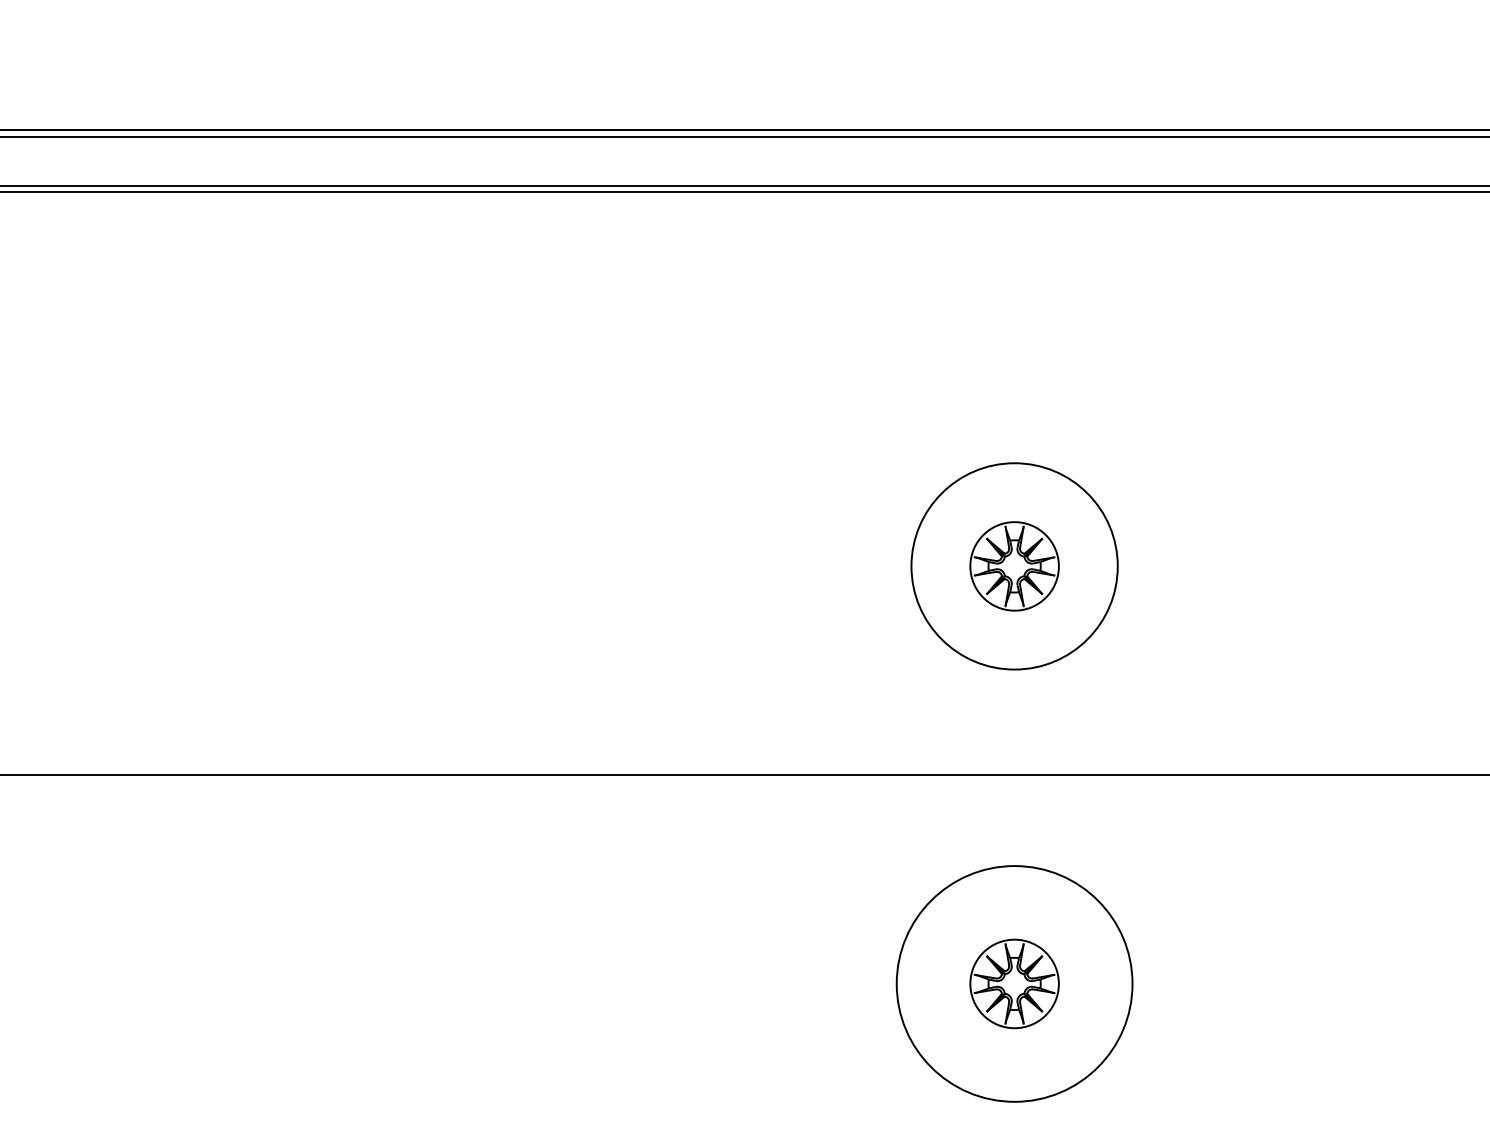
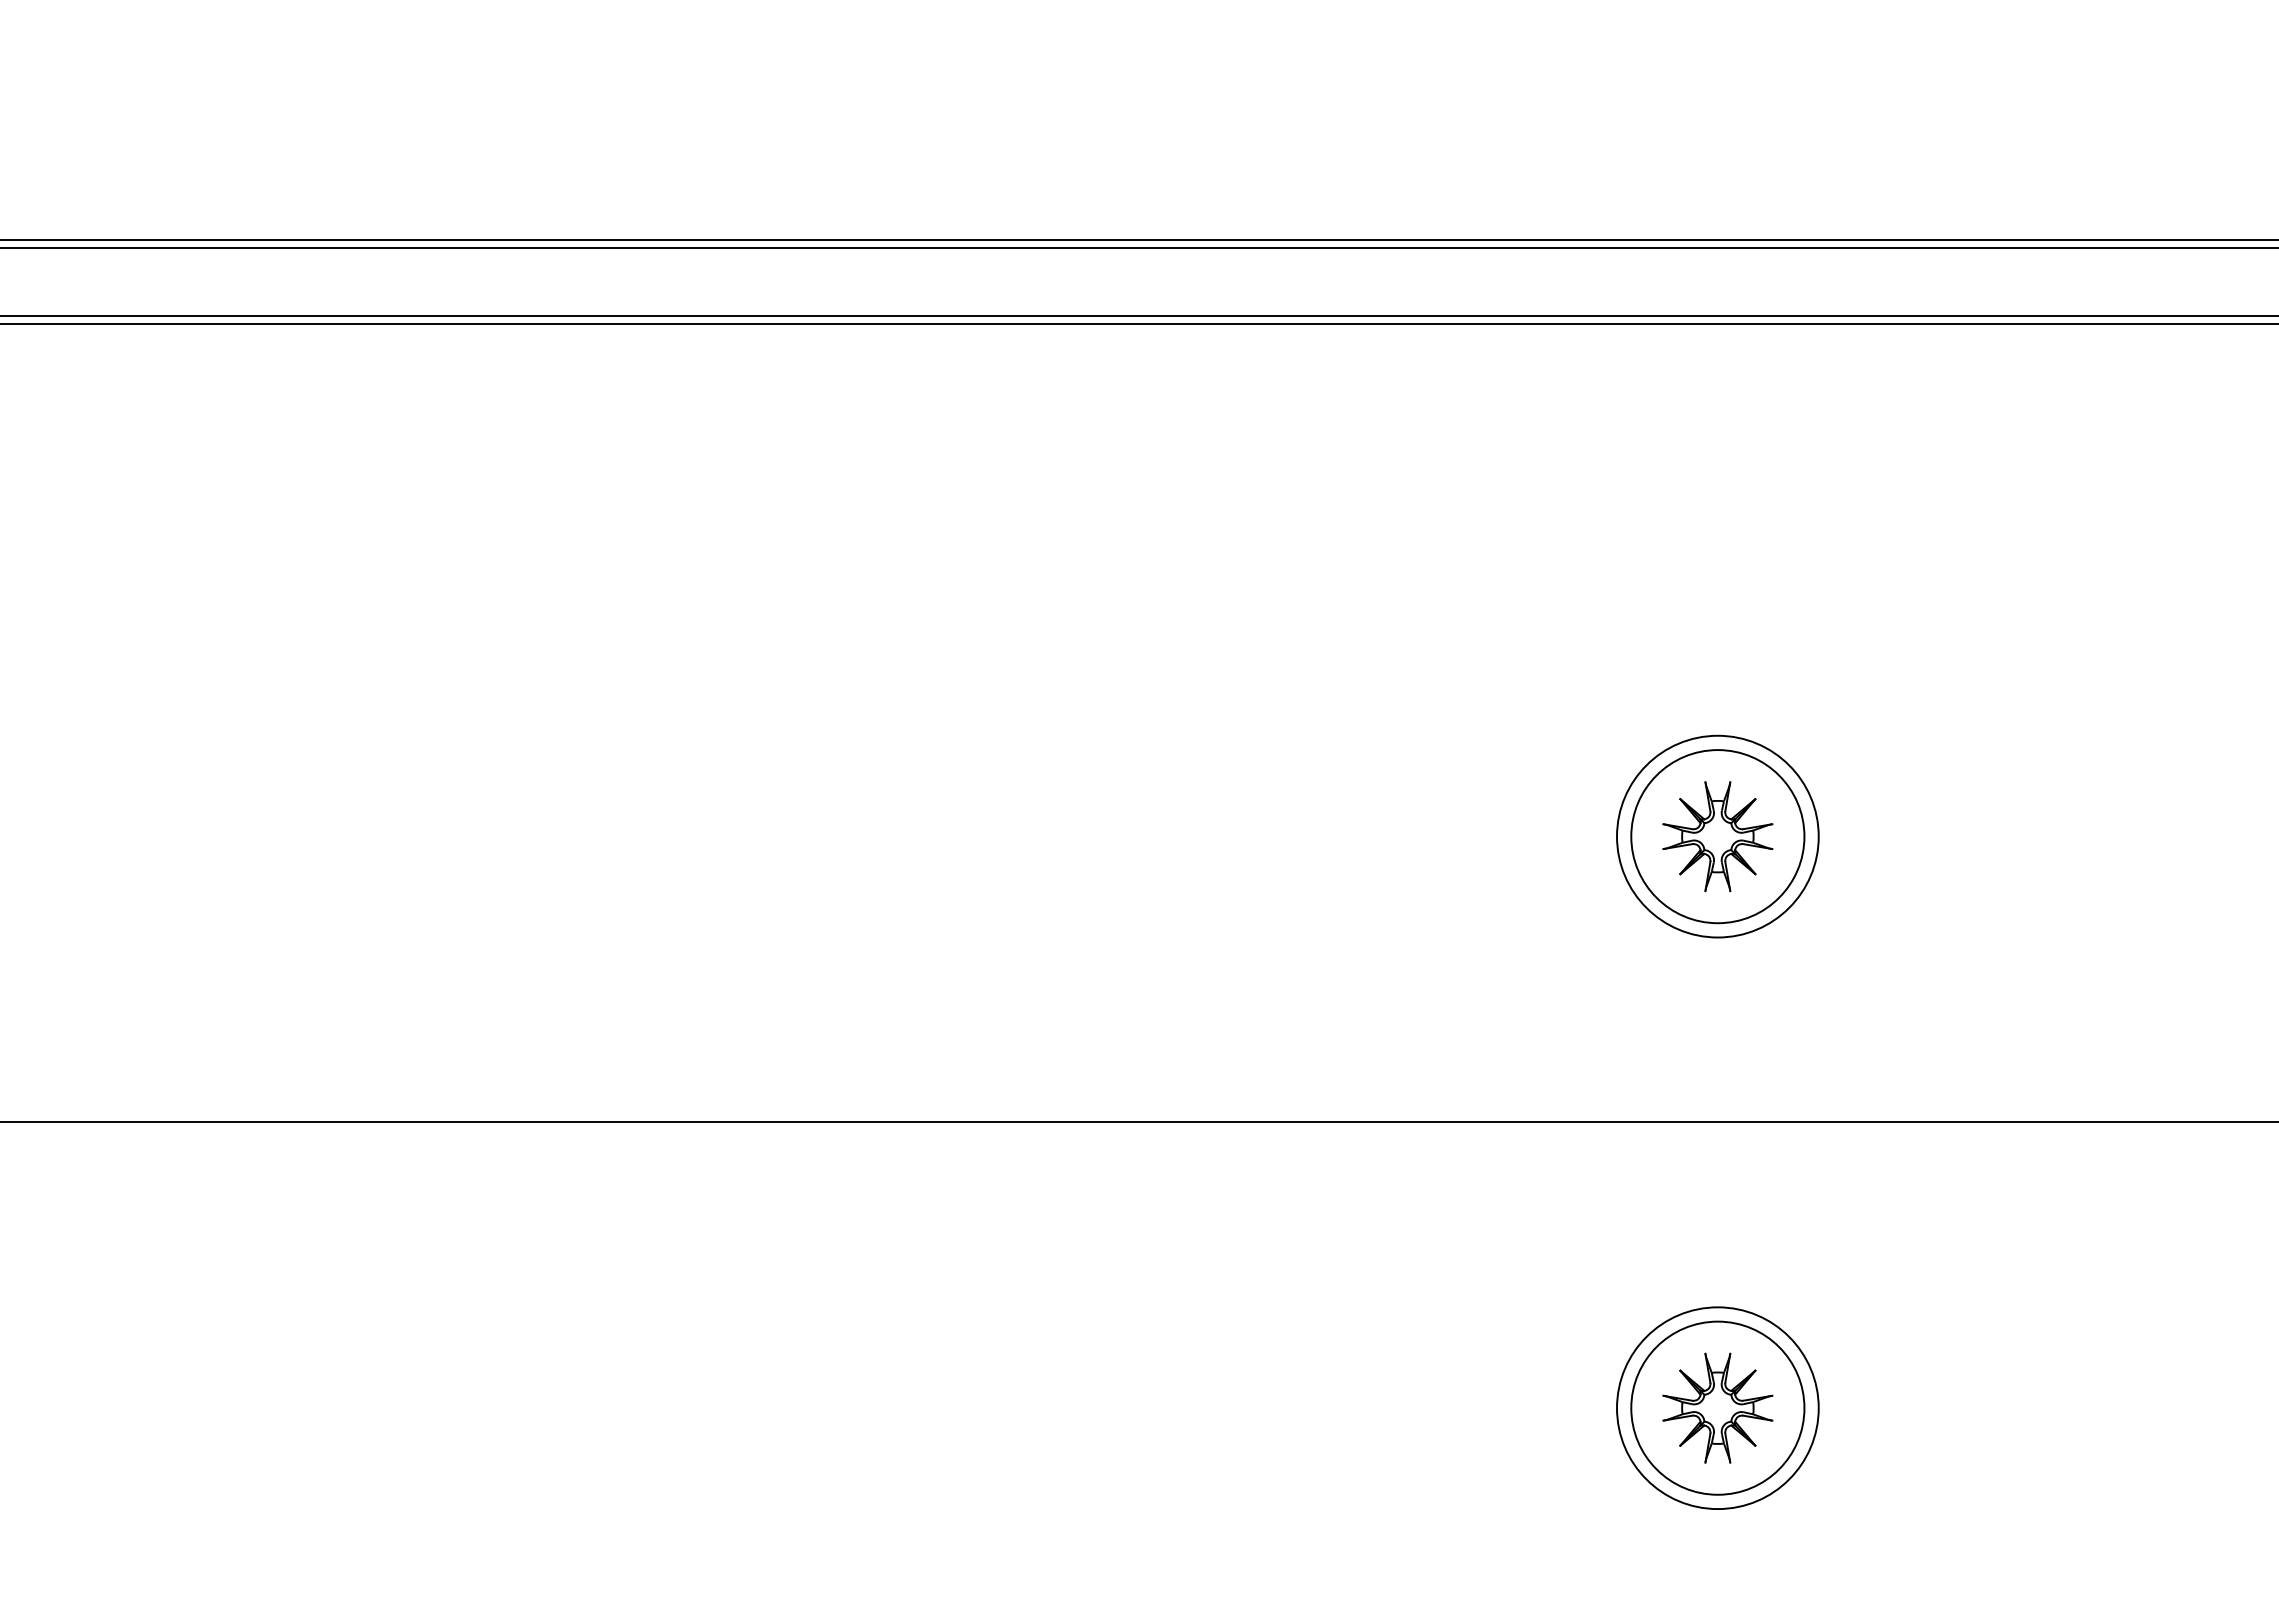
circle: (1014, 566) -> (1717, 836), size x0.71
circle: (1014, 566) -> (1717, 836), size x1.43
circle: (1014, 983) -> (1717, 1407), size x1.43
circle: (1014, 984) -> (1717, 1408), size x0.62

